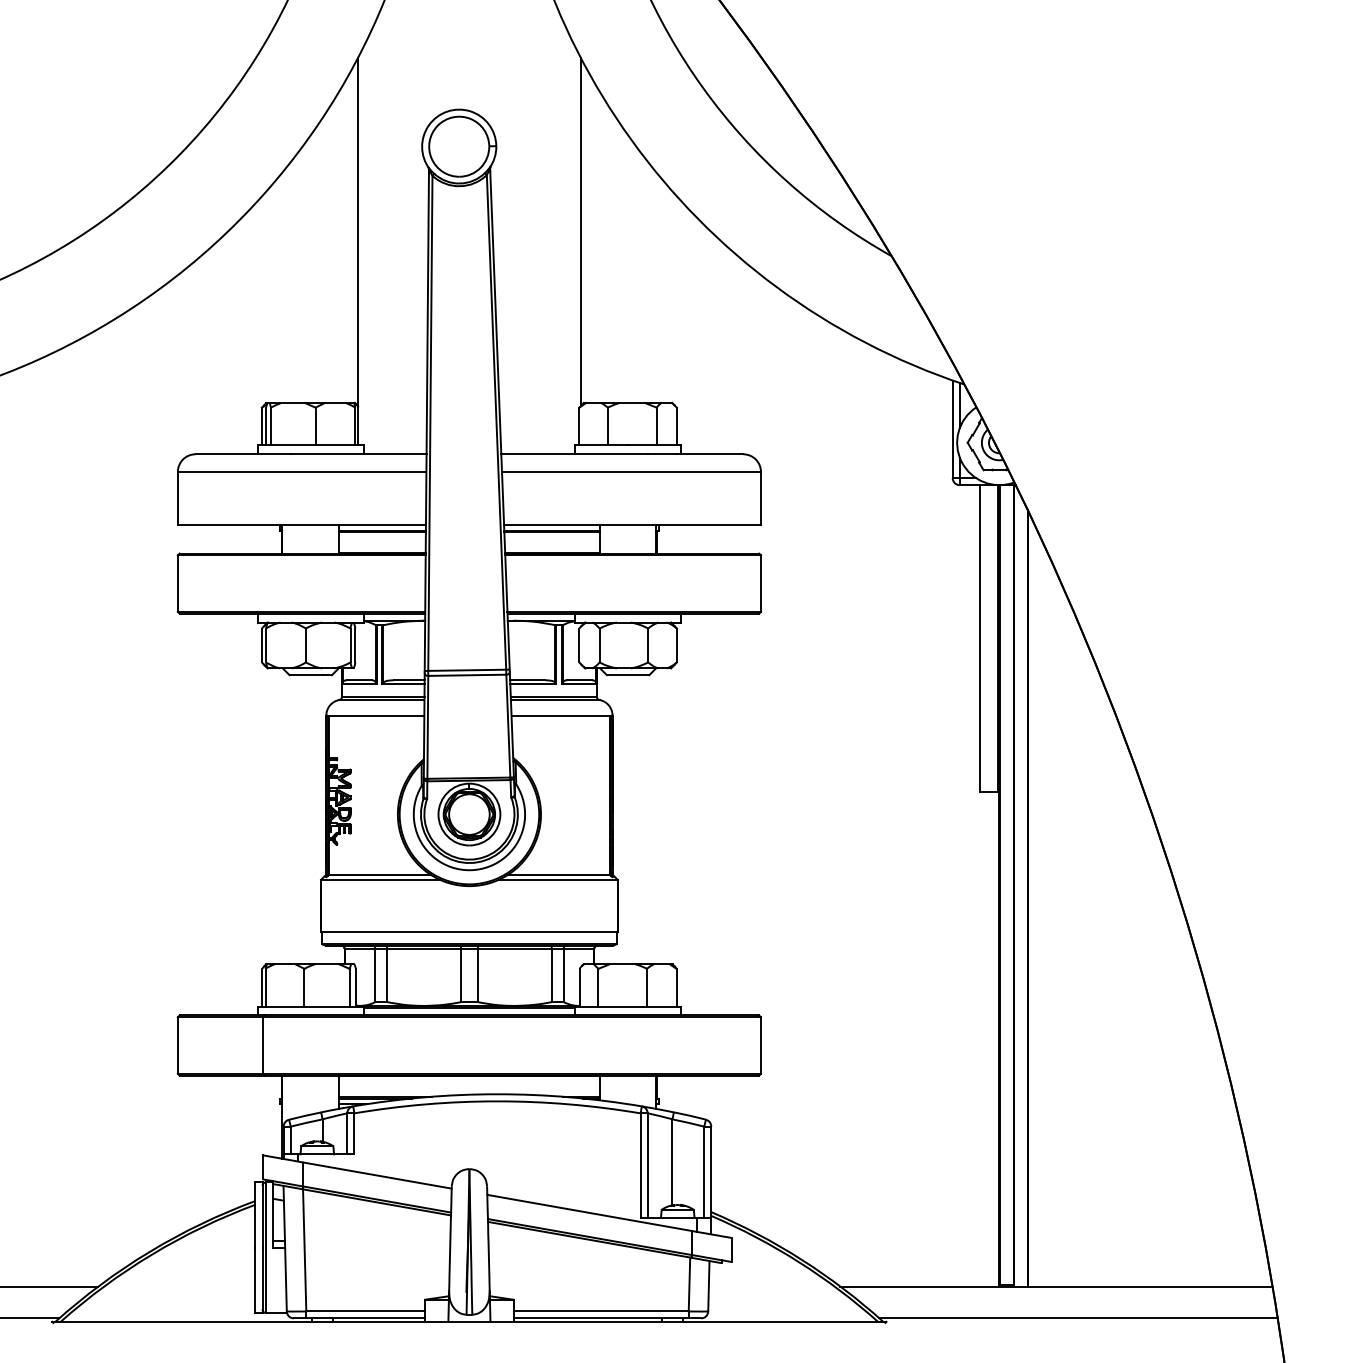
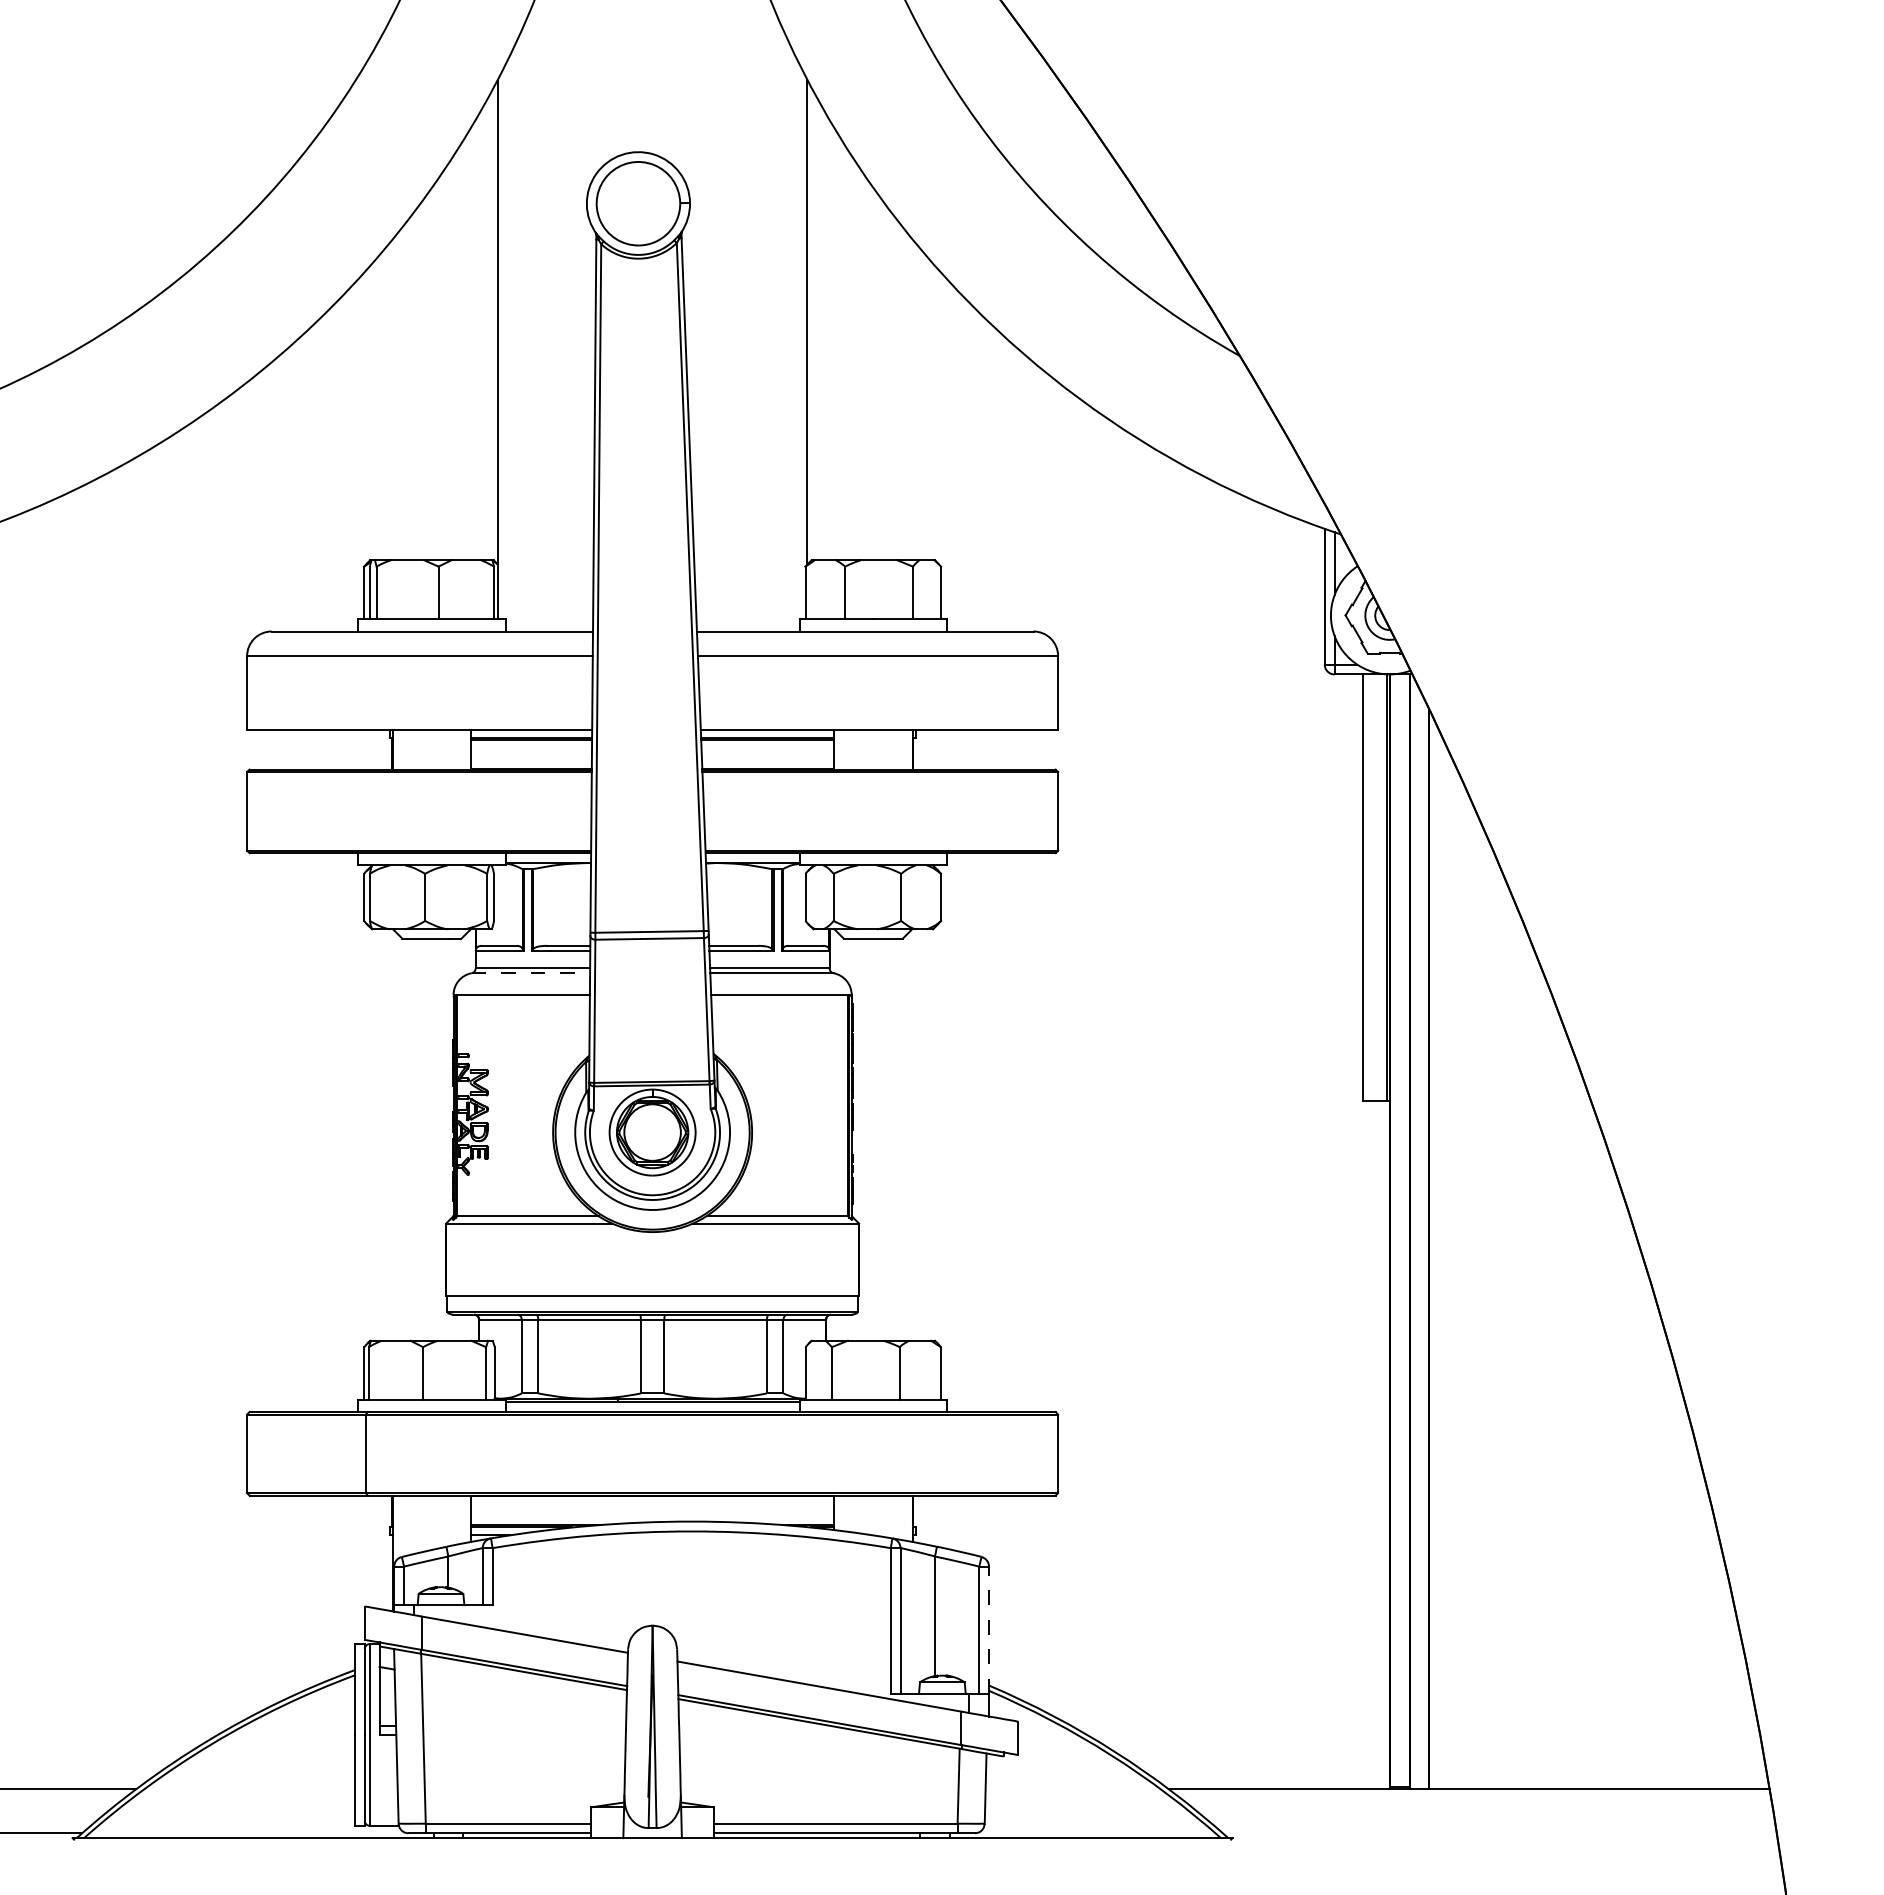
line: (382, 700) -> (531, 973), solid -> dashed
line: (711, 1172) -> (989, 1630), solid -> dashed
line: (1078, 1318) -> (1499, 1833), removed

